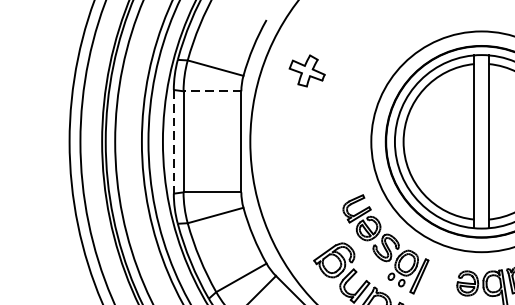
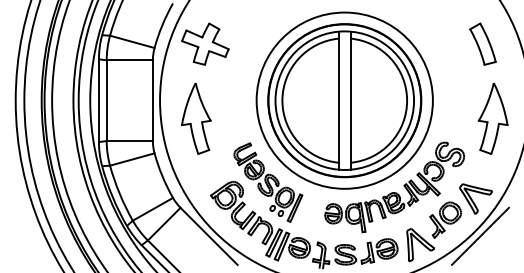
part: (307, 70) -> (205, 43), size x1.67
line: (212, 91) -> (129, 60), dashed -> solid
line: (173, 142) -> (98, 101), dashed -> solid
part: (295, 164) -> (196, 118), added

